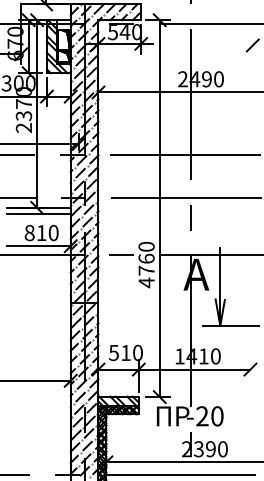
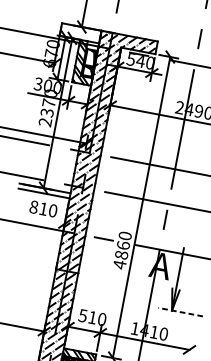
line: (38, 246) -> (38, 219), removed
text: (146, 270) -> (121, 254), 4760 -> 4860
line: (231, 326) -> (180, 312), solid -> dashed

